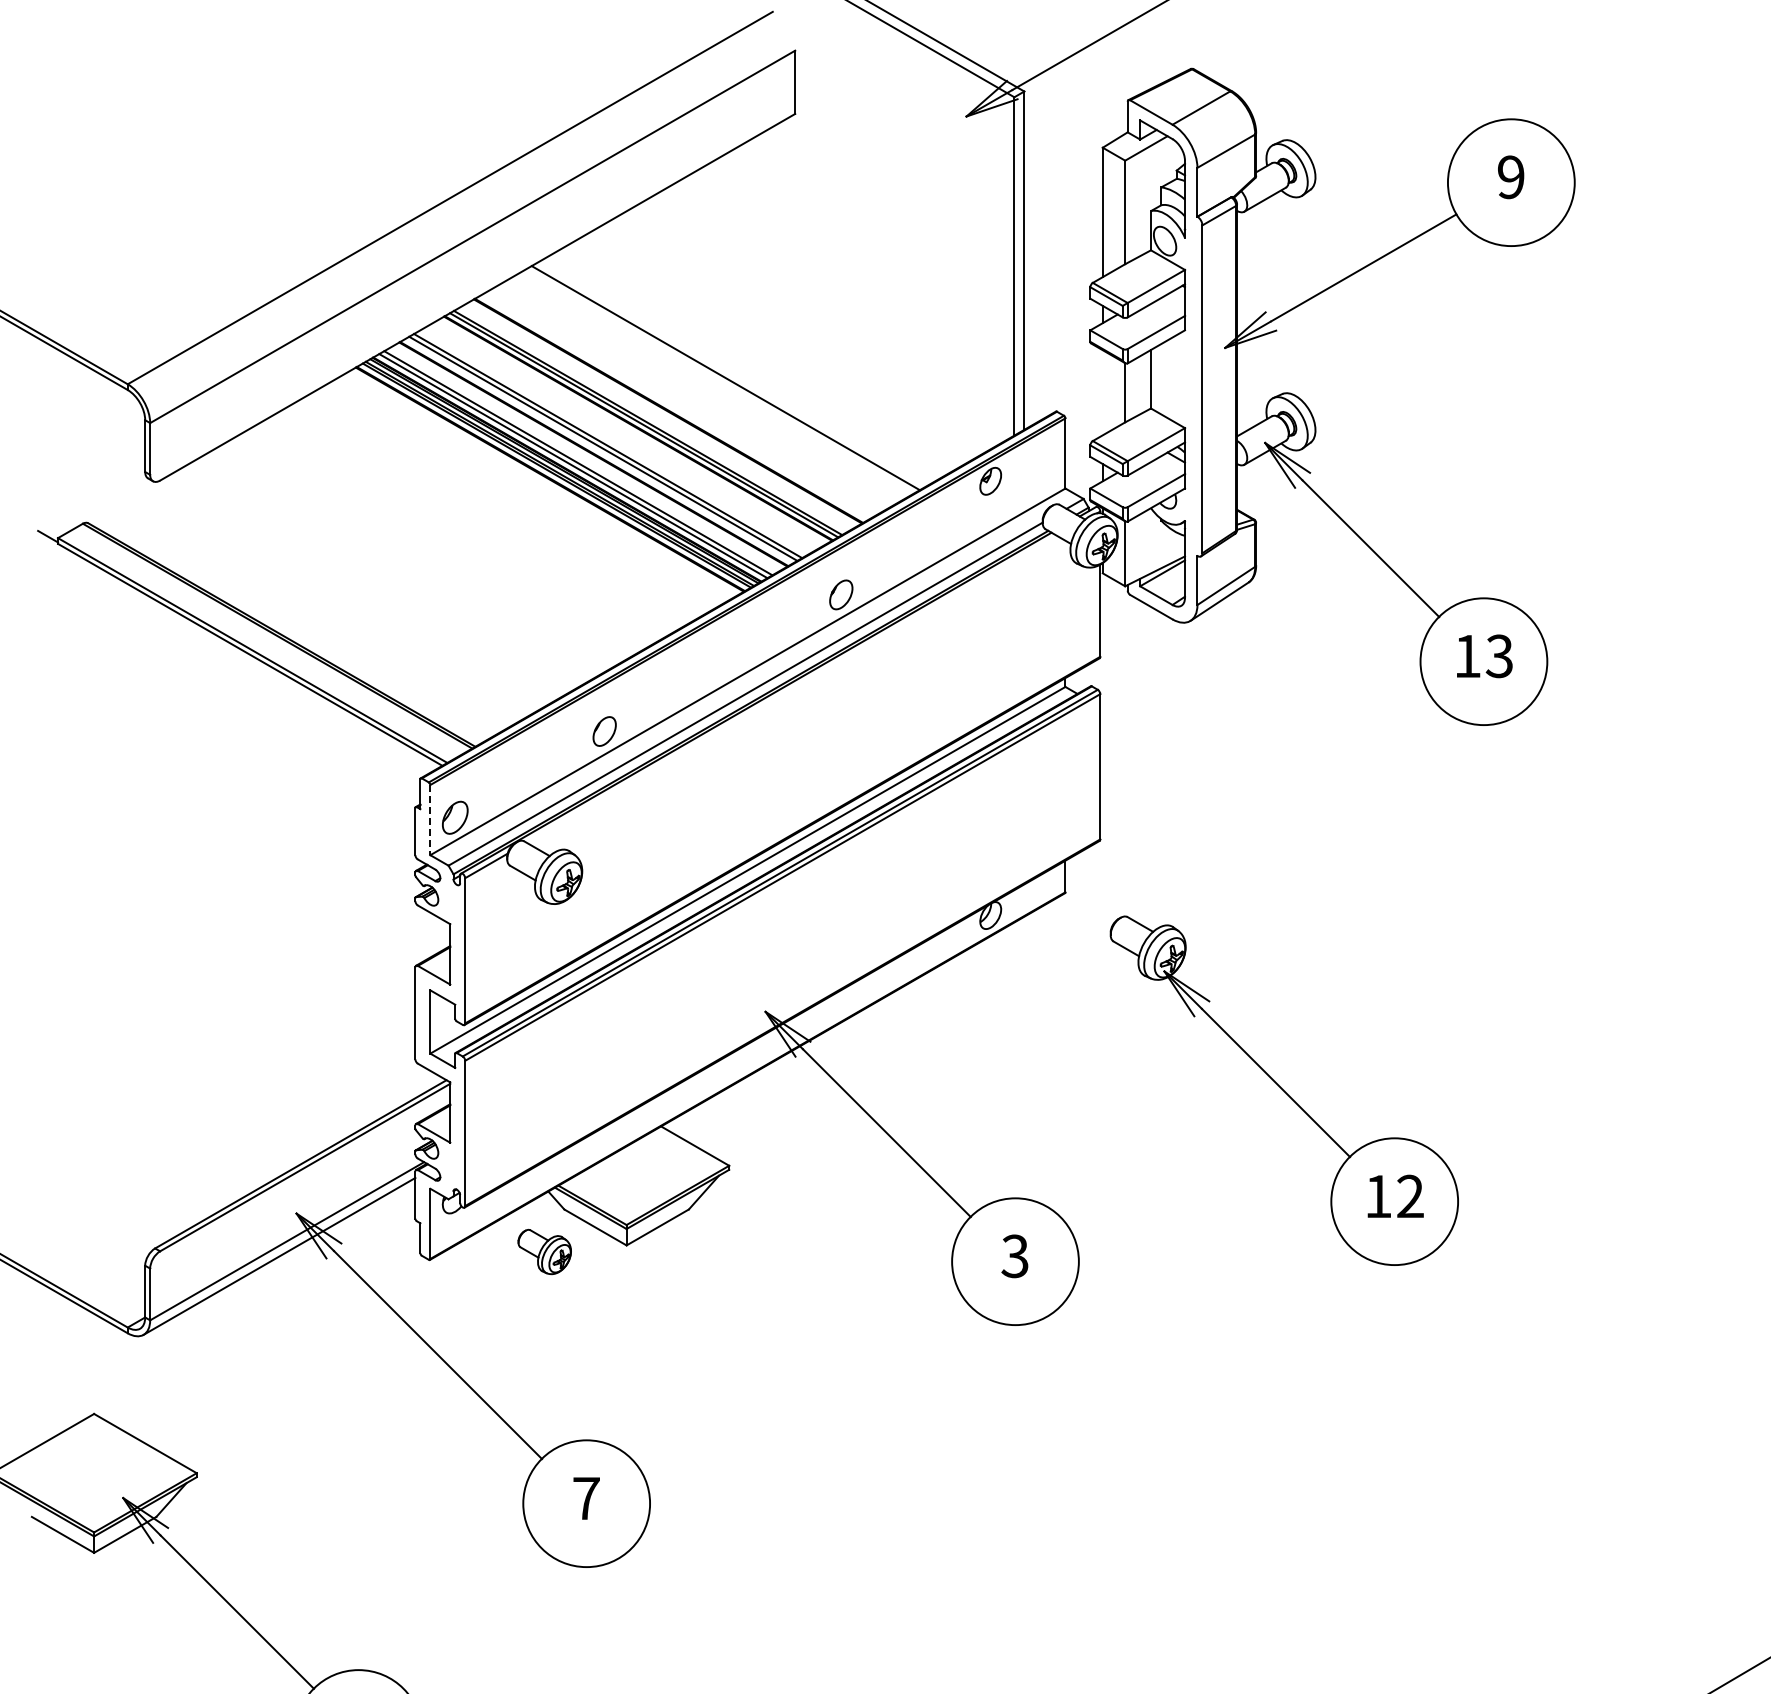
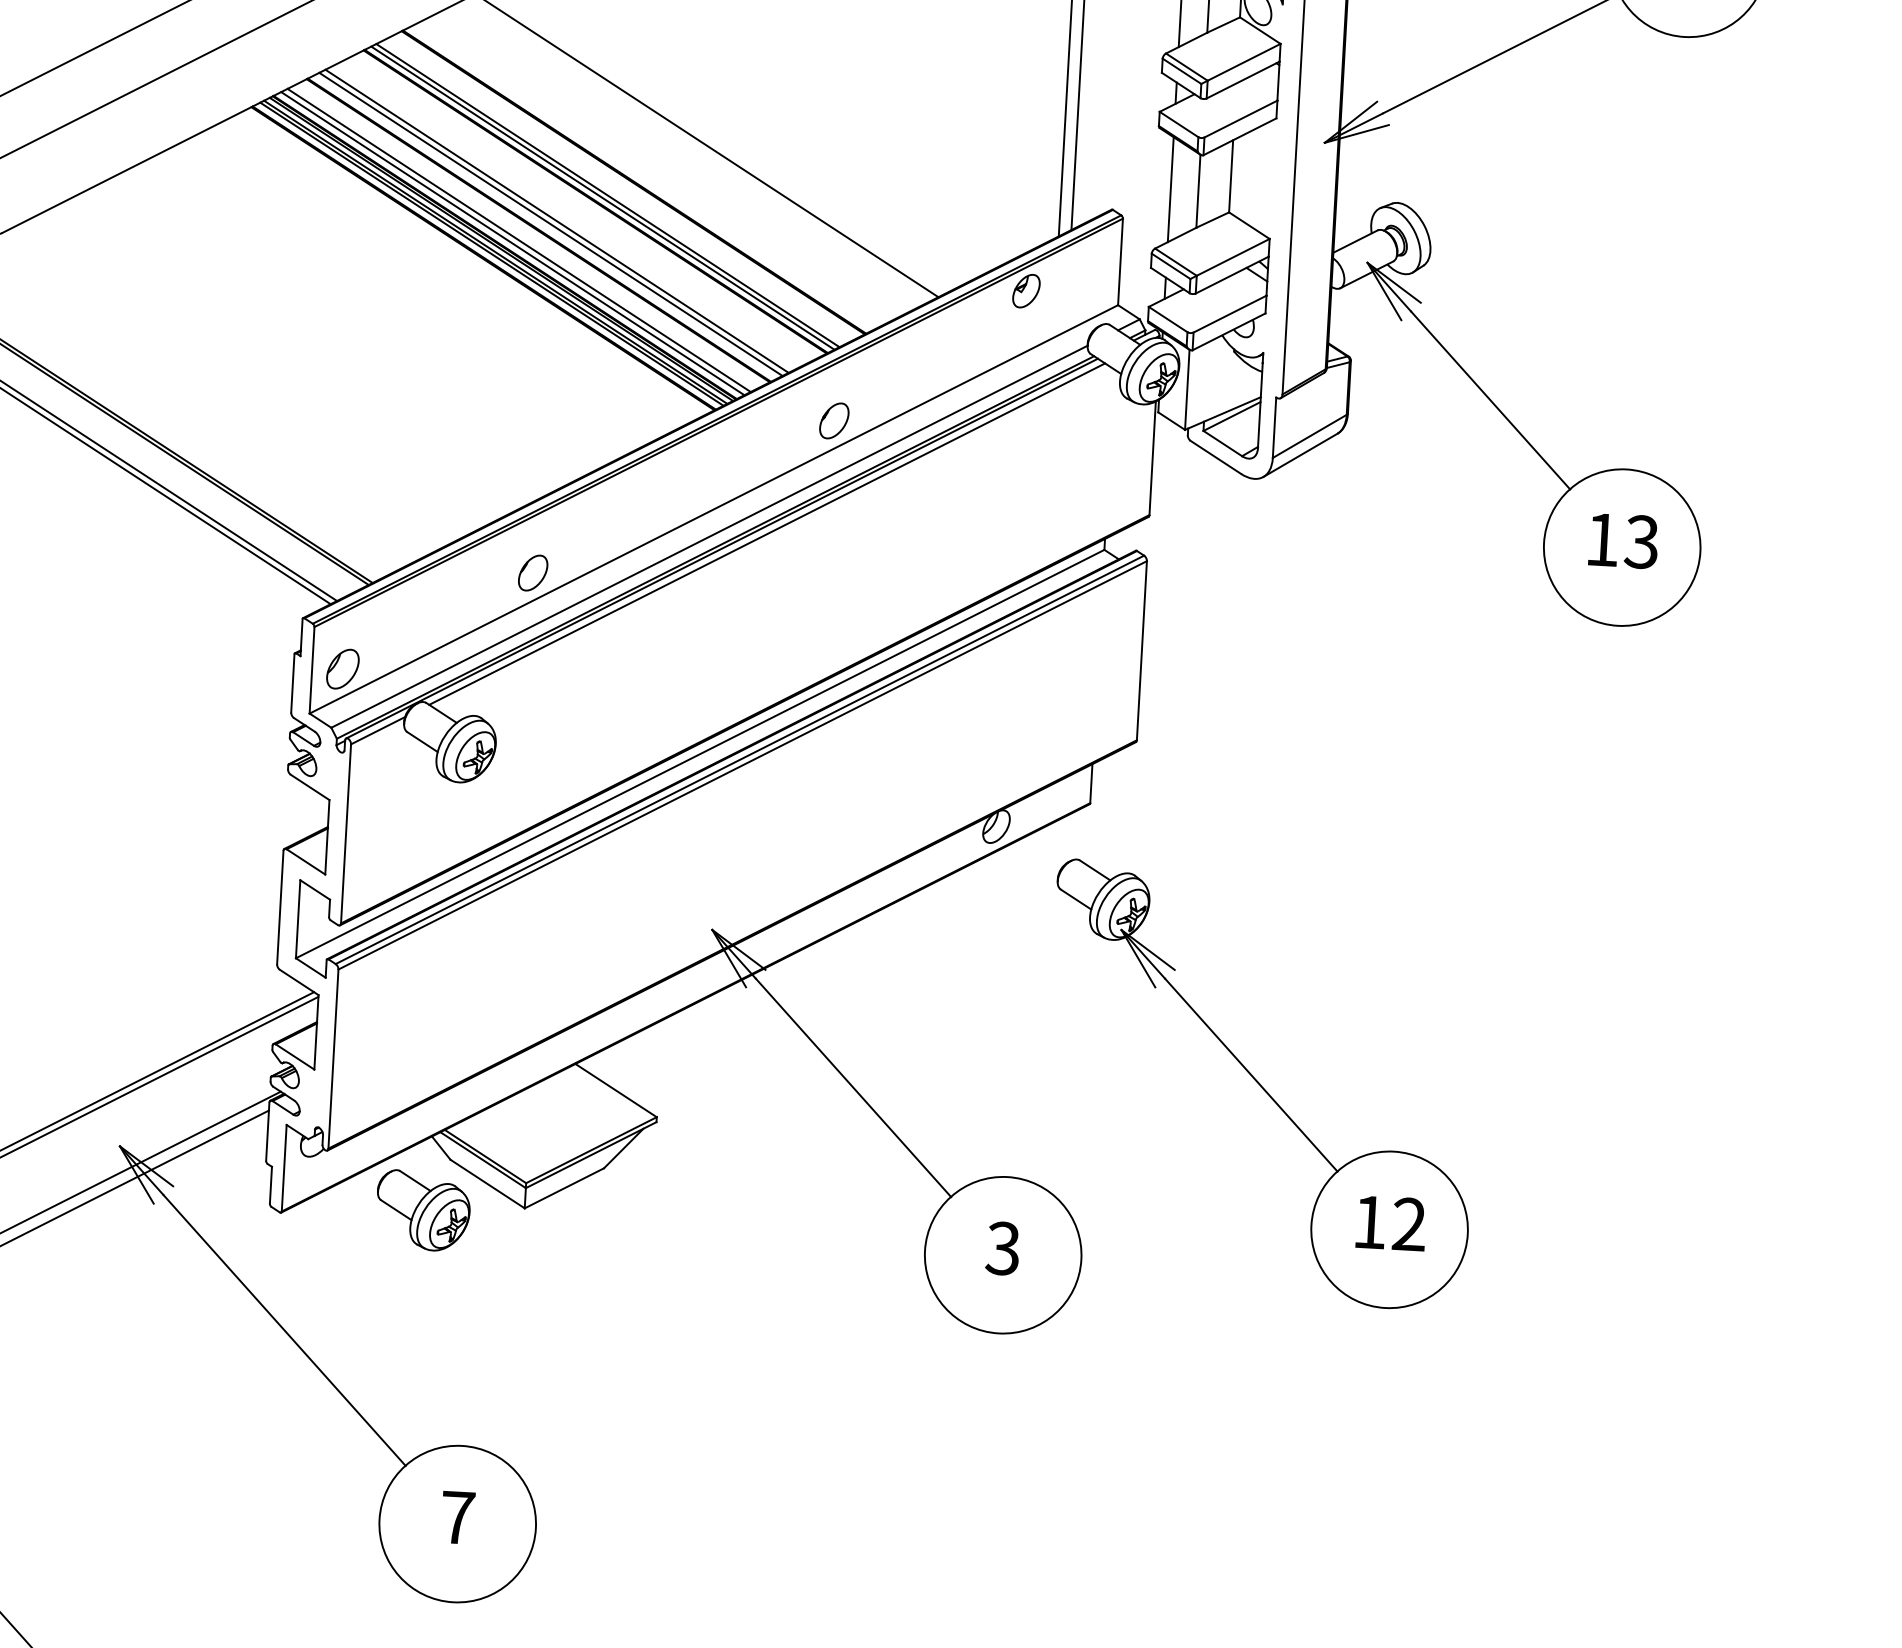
line: (1102, 392) -> (1170, 189), added
line: (791, 689) -> (766, 534), added
line: (430, 820) -> (312, 670), dashed -> solid
part: (1283, 1090) -> (1260, 1085), moved
part: (544, 1251) -> (423, 1210), size x1.43

